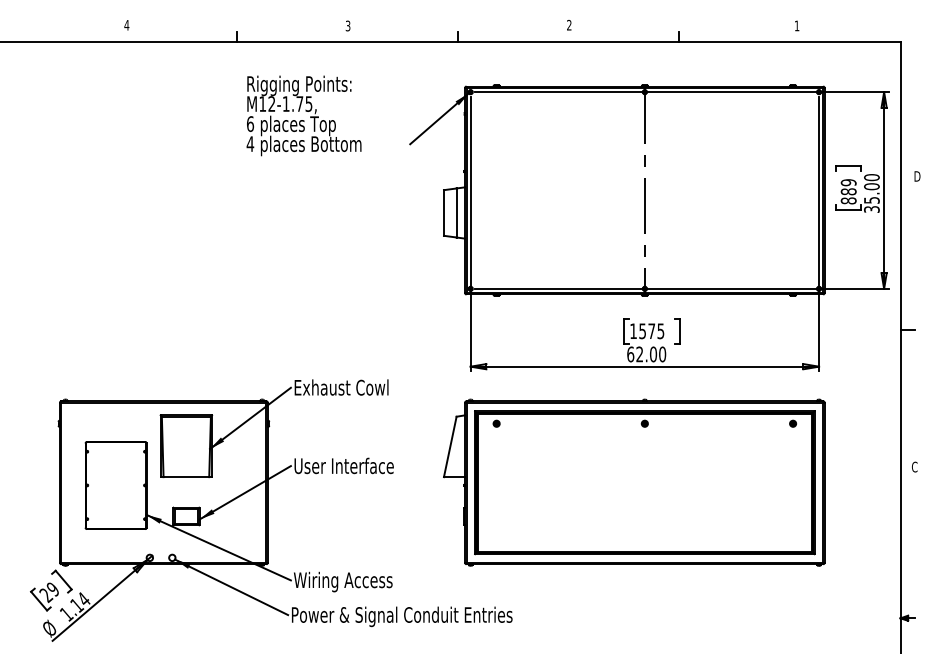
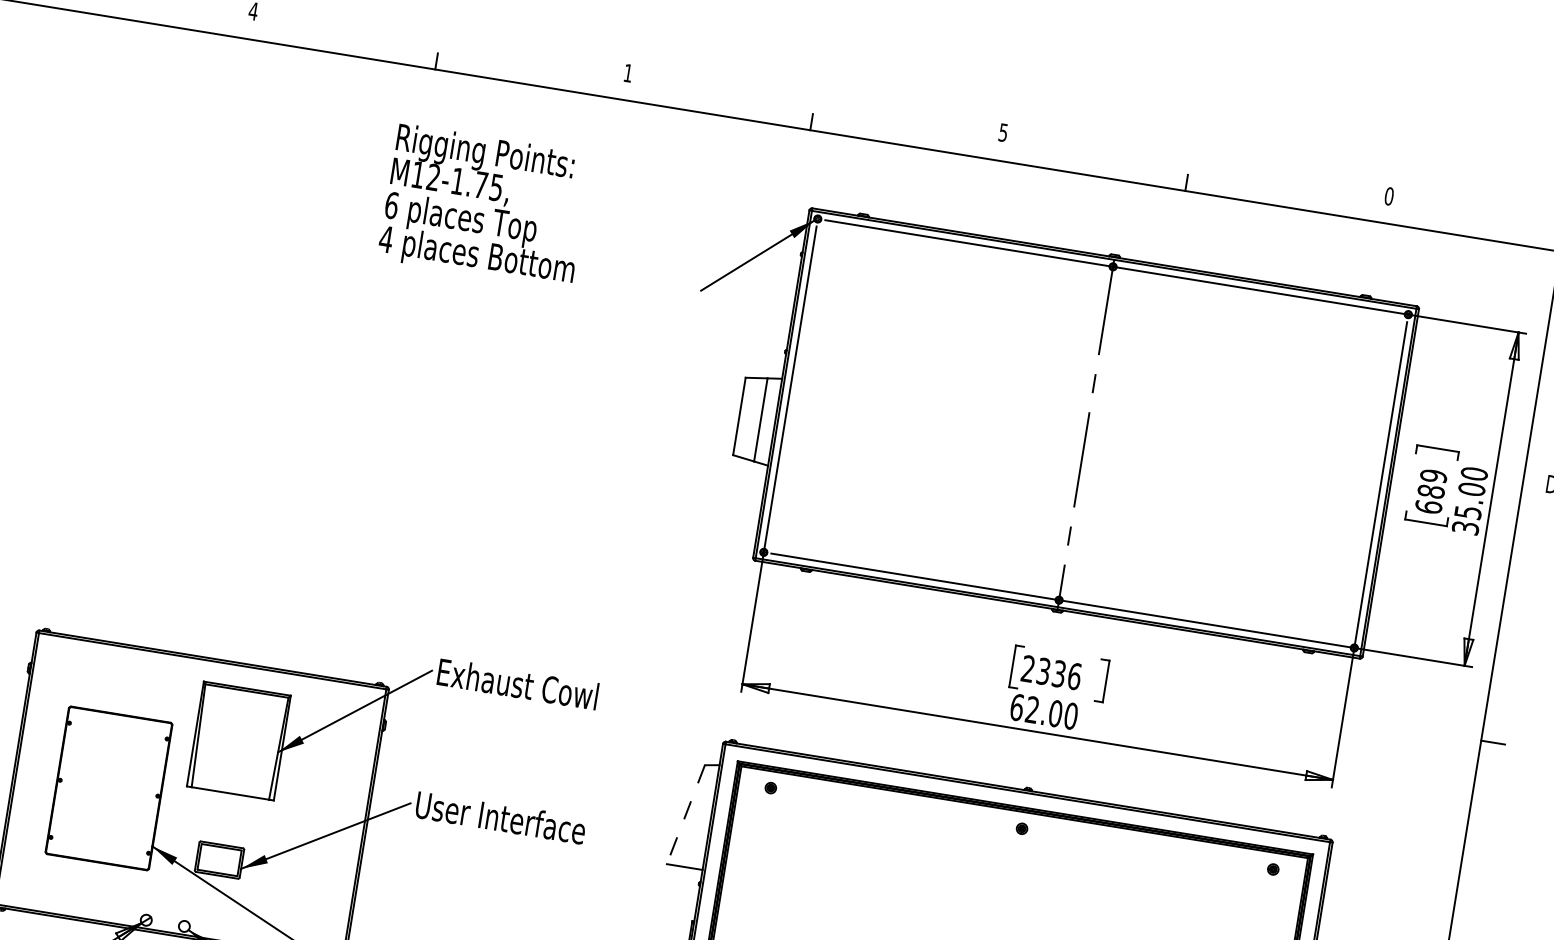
text: (569, 24) -> (1003, 131), 2 -> 5
text: (347, 25) -> (627, 72), 3 -> 1
text: (796, 25) -> (1388, 195), 1 -> 0
text: (303, 115) -> (484, 205), moved
text: (848, 200) -> (1428, 506), 889 -> 689
text: (647, 331) -> (1051, 673), 1575 -> 2336
line: (450, 446) -> (686, 813), solid -> dashed

